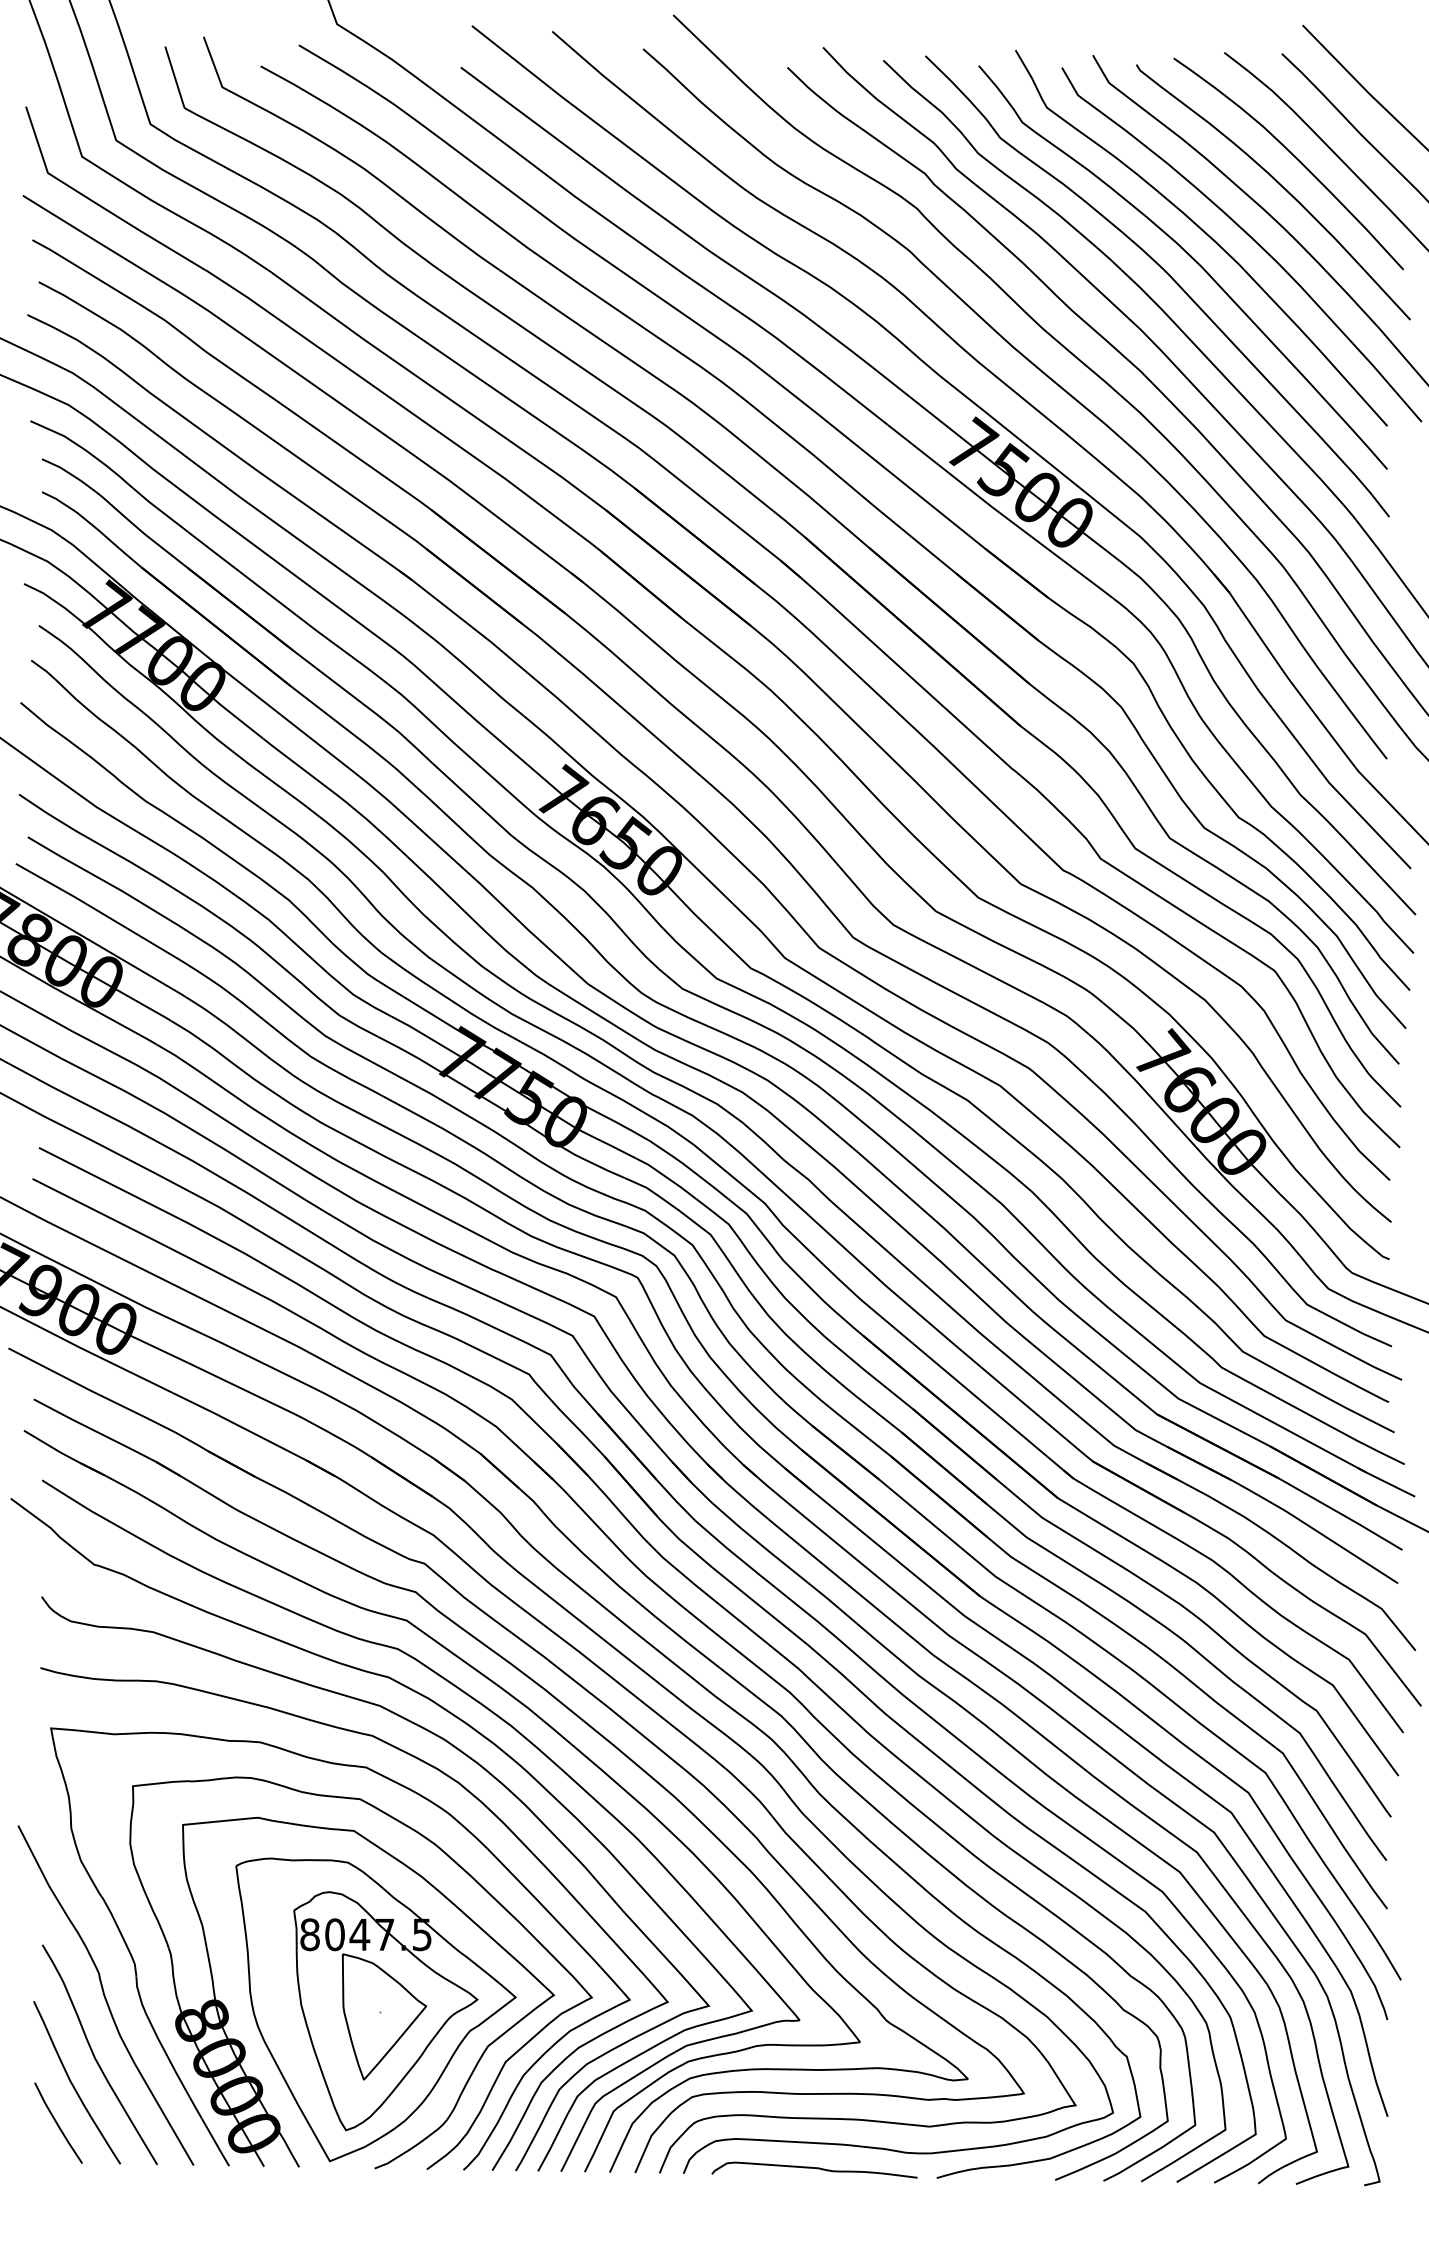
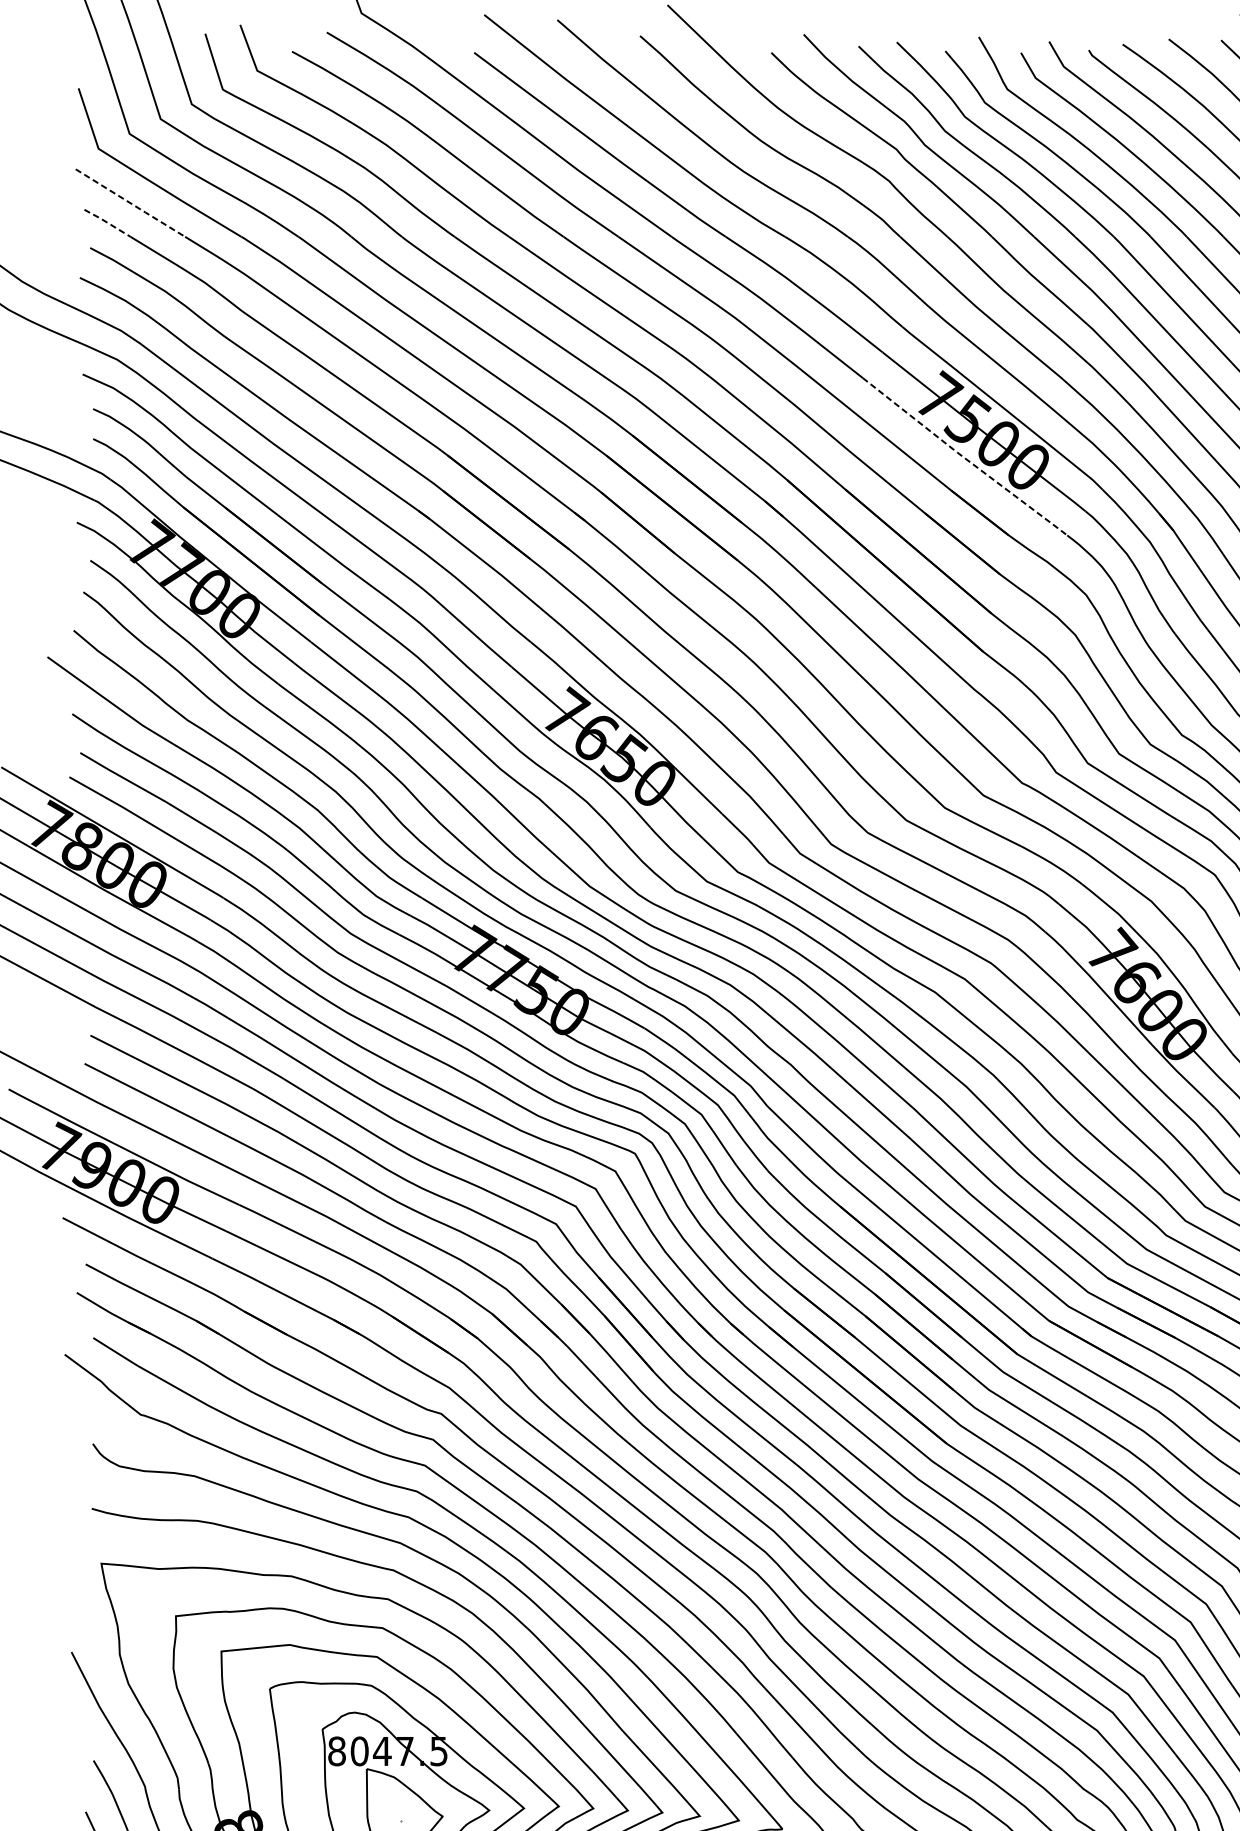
line: (83, 233) -> (130, 203), solid -> dashed
line: (57, 254) -> (107, 222), solid -> dashed
line: (1000, 513) -> (965, 458), solid -> dashed

